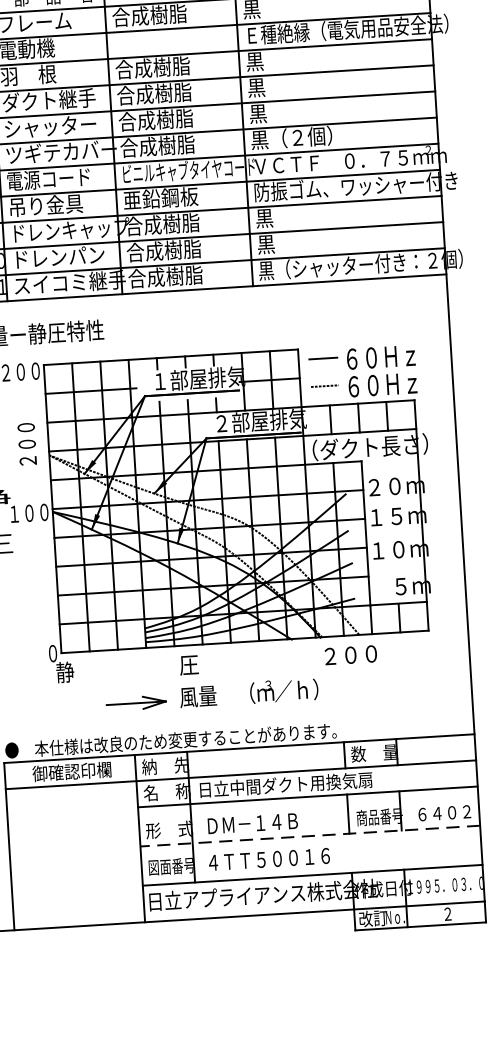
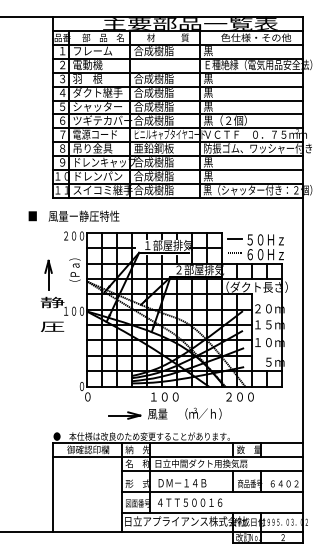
text: (350, 358) -> (249, 239), ６０Ｈｚ -> ５０Ｈｚ
text: (25, 438) -> (74, 271), ２００ -> （Ｐａ）
text: (207, 664) -> (163, 397), 圧 -> １００
text: (64, 671) -> (87, 396), 静 -> ０
line: (310, 835) -> (212, 491), dashed -> solid

